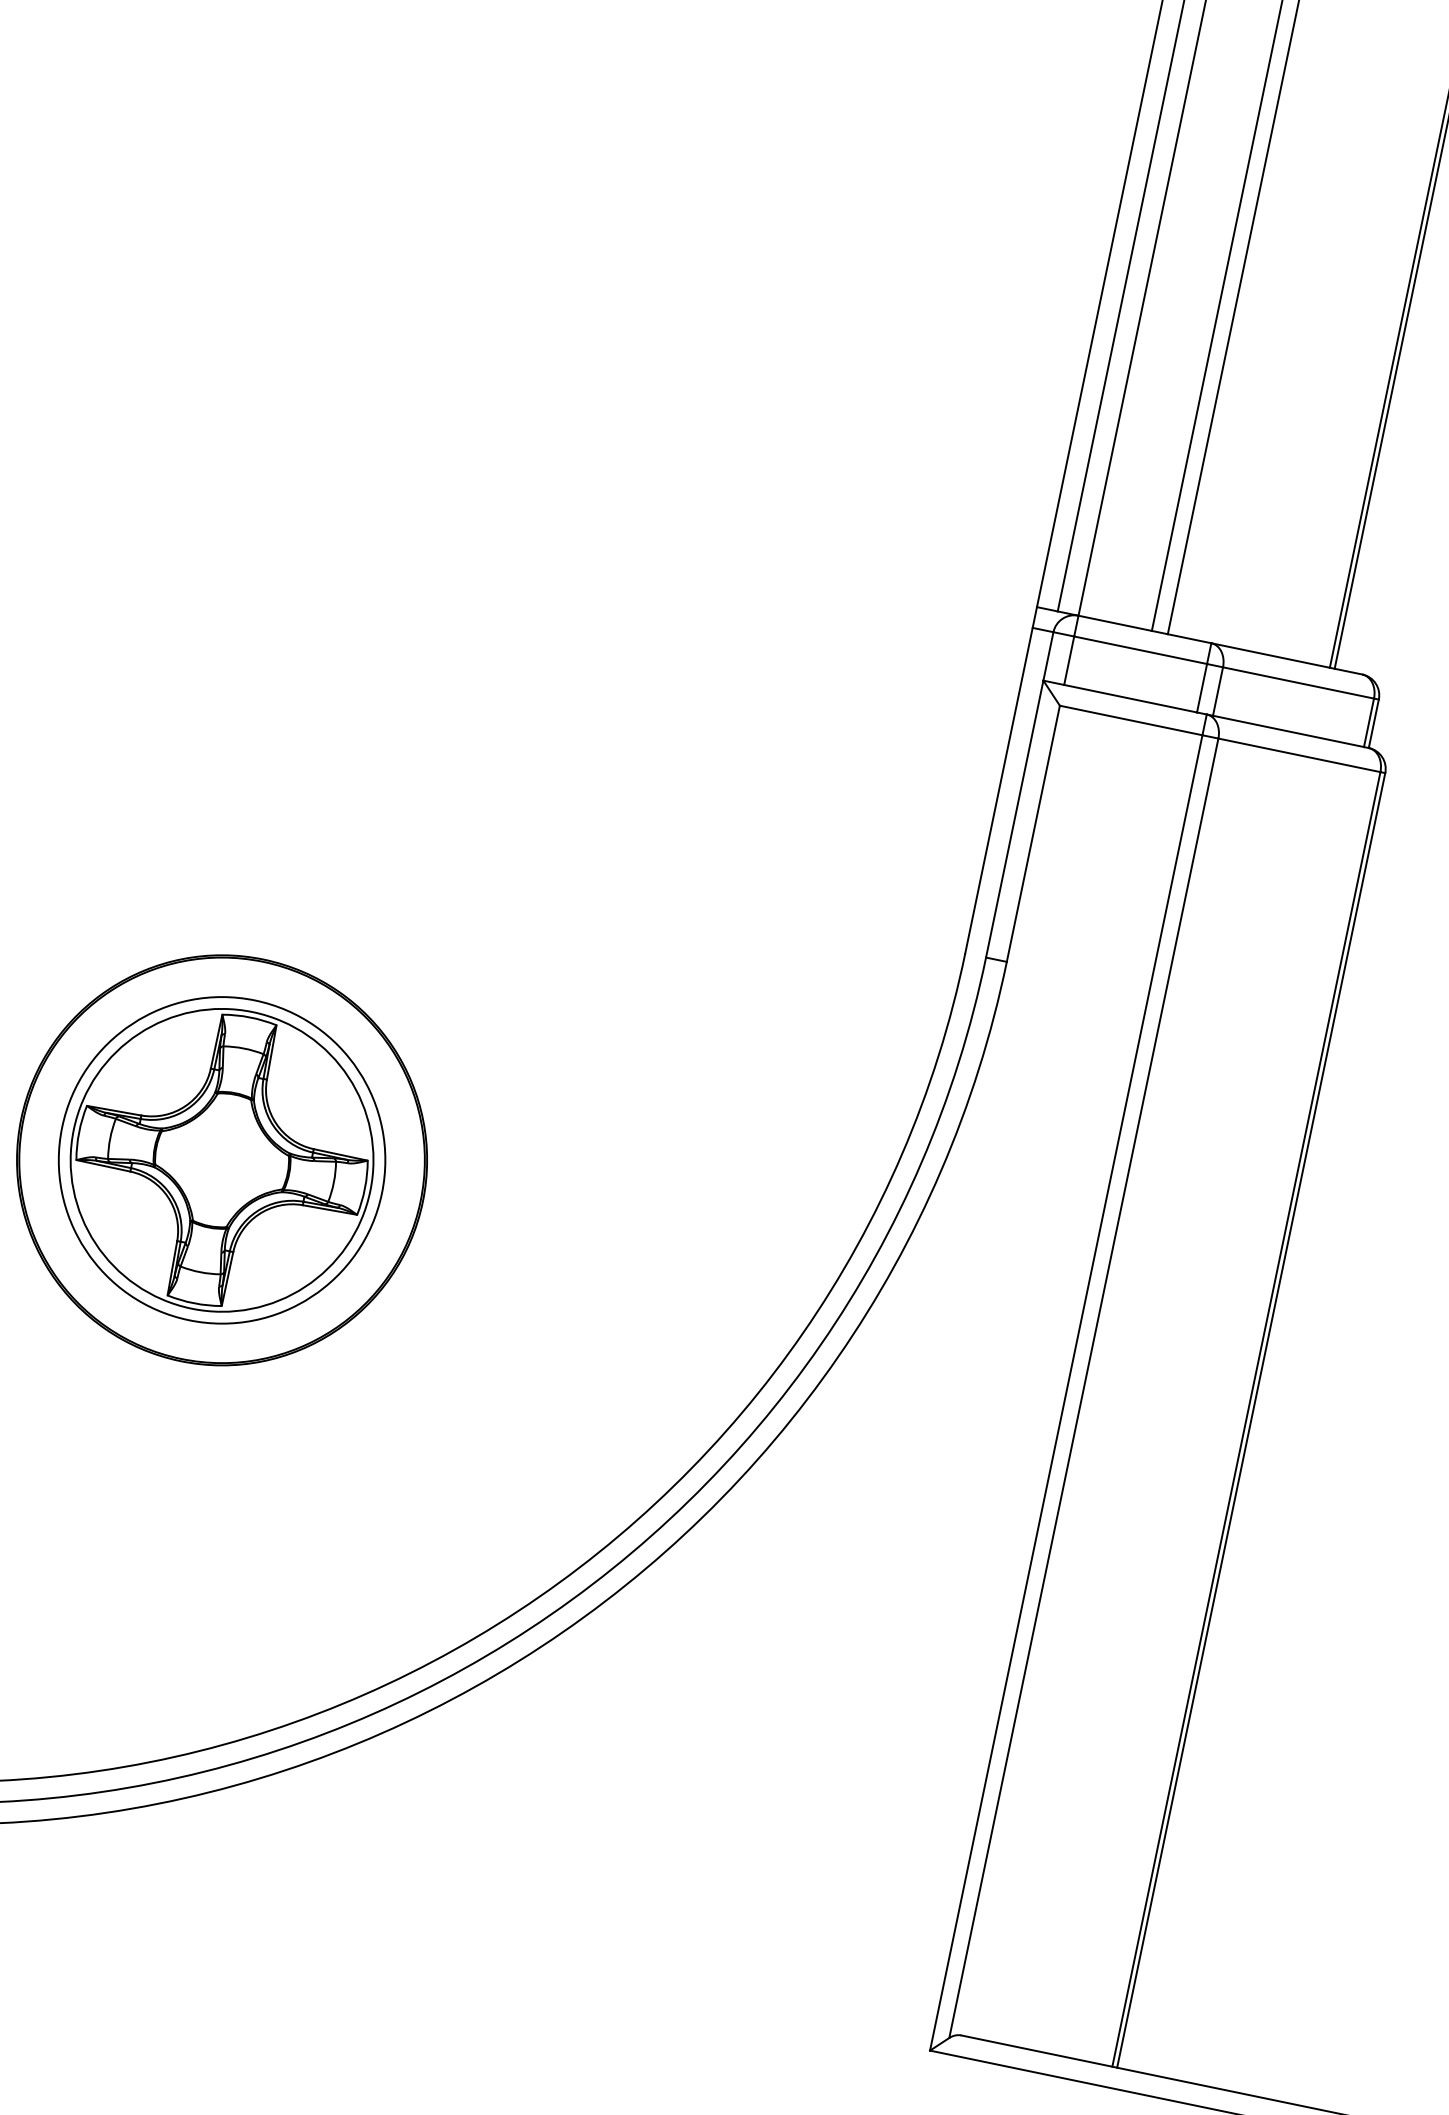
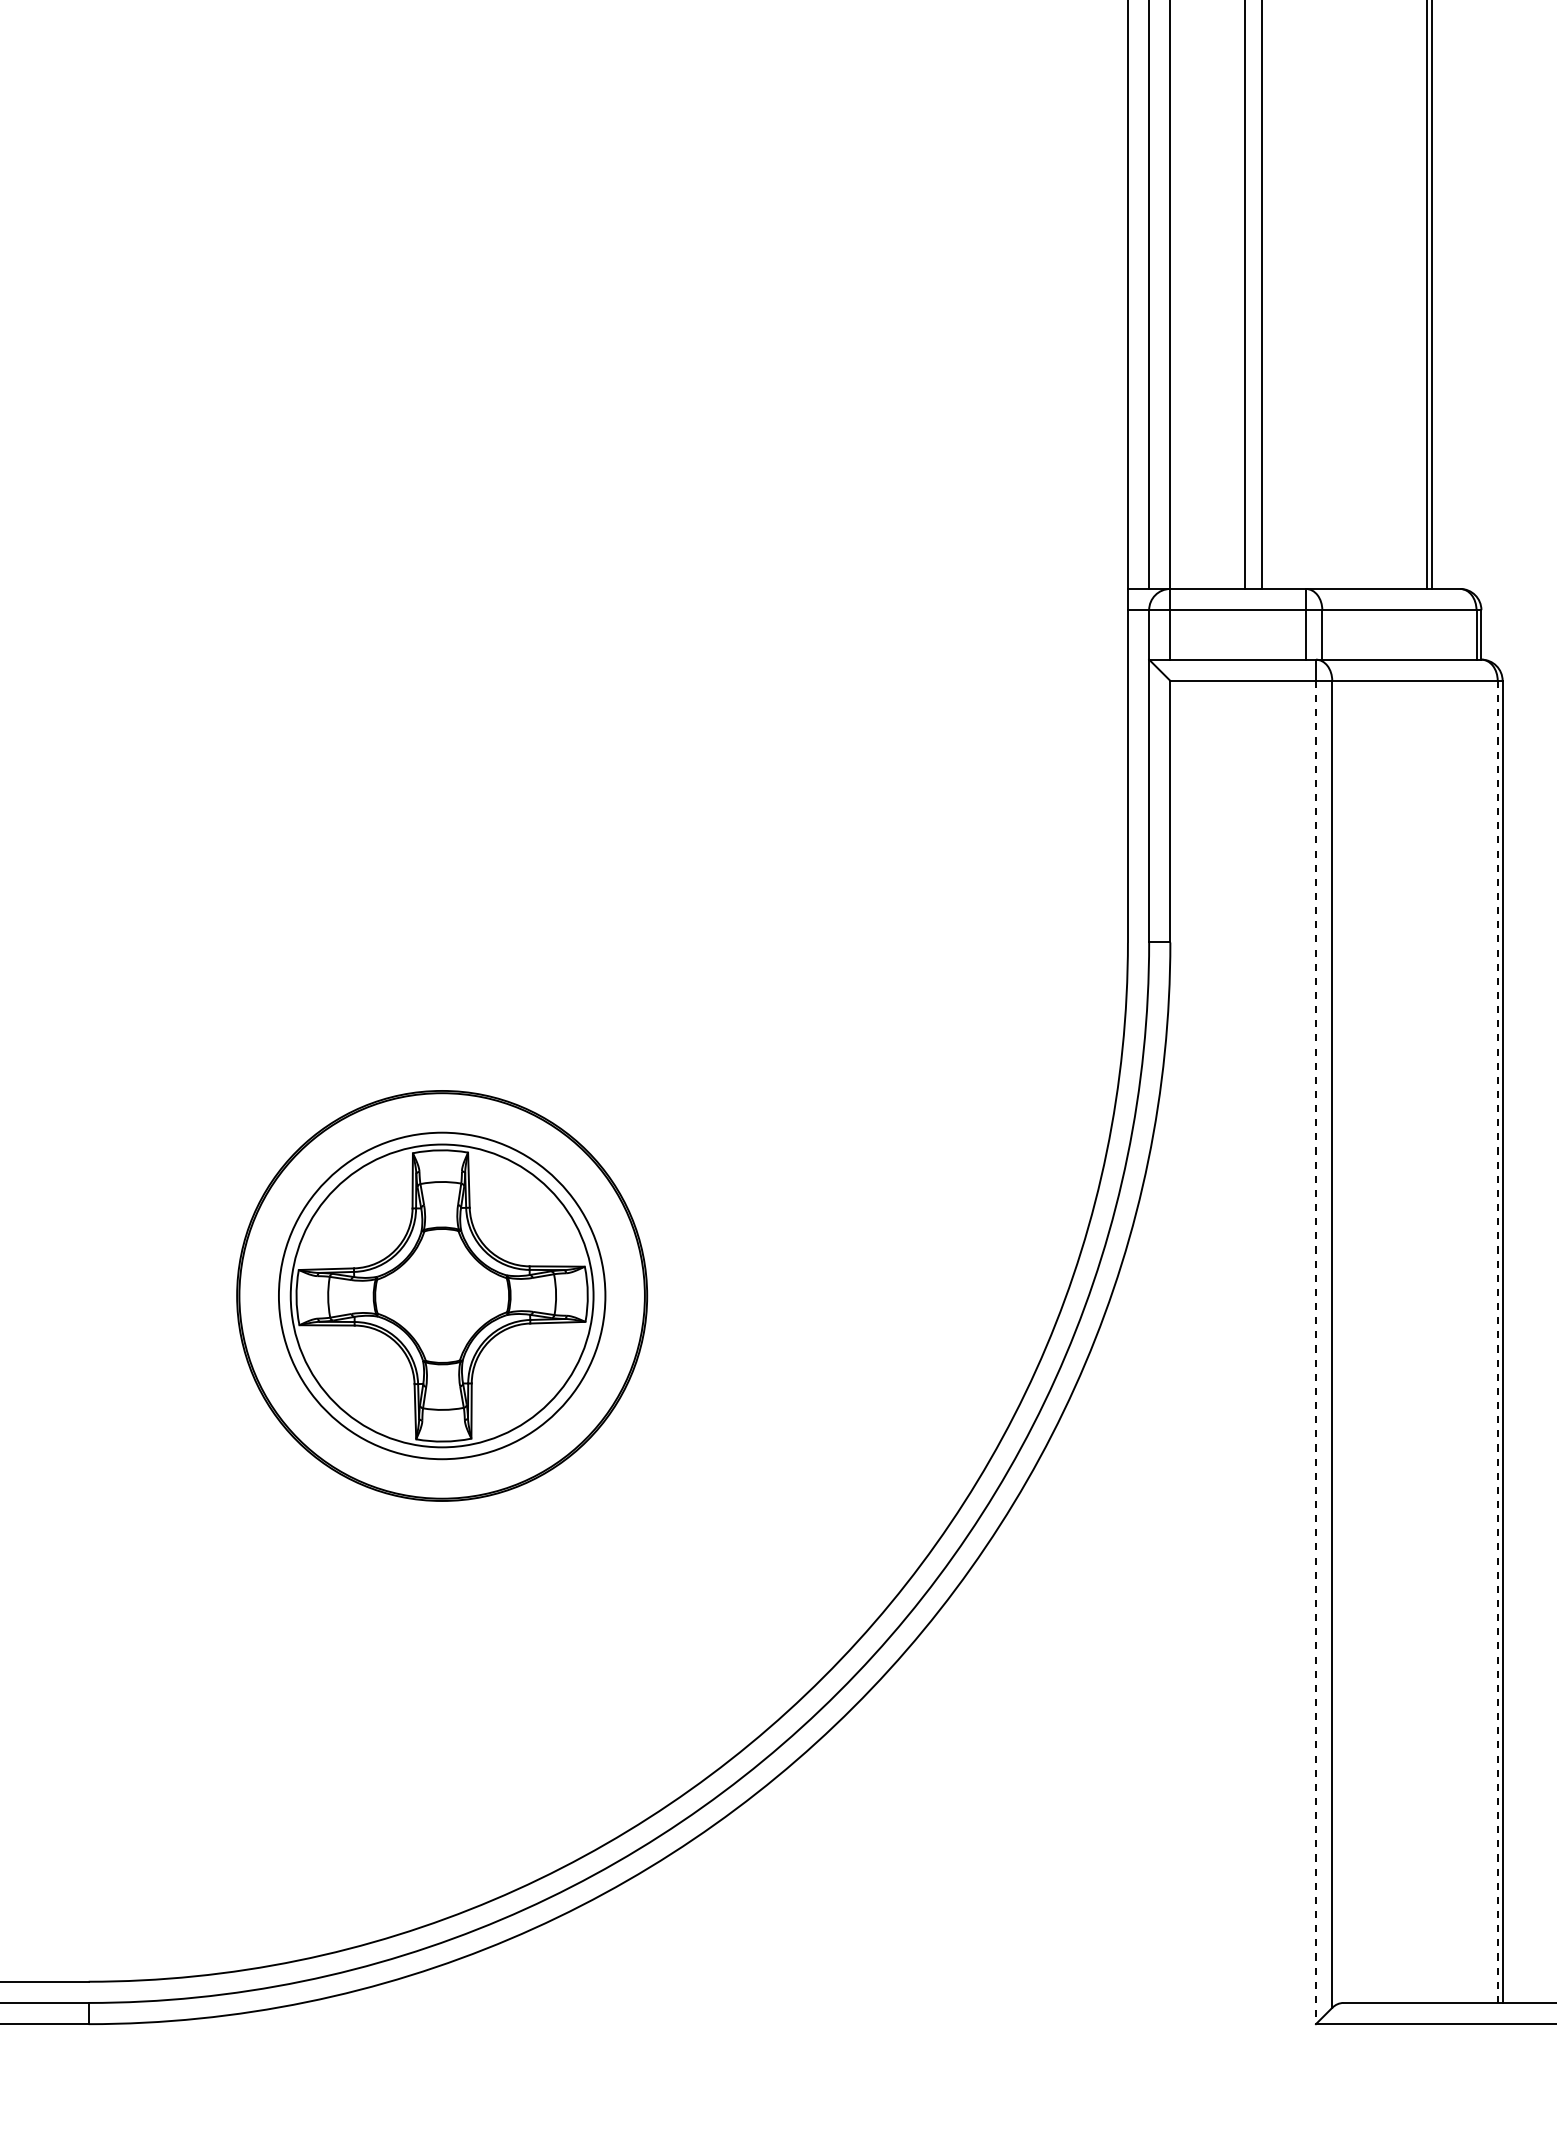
line: (1065, 1392) -> (1315, 1352), solid -> dashed
line: (1246, 1419) -> (1497, 1342), solid -> dashed

